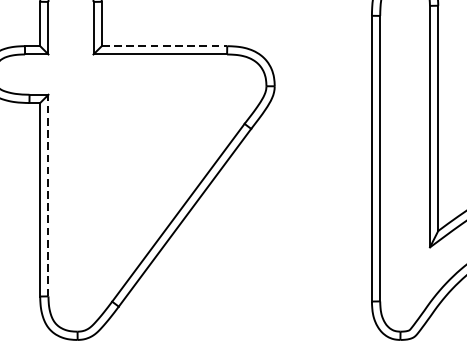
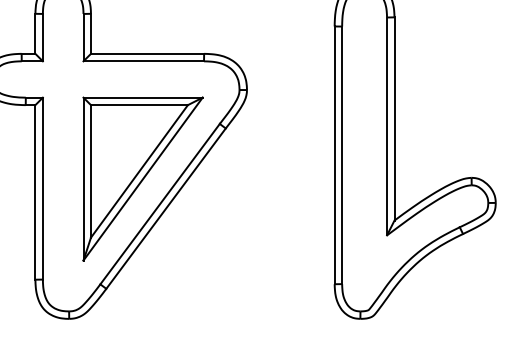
line: (164, 45) -> (147, 53), dashed -> solid
part: (158, 184) -> (142, 178), added
line: (48, 195) -> (42, 188), dashed -> solid

